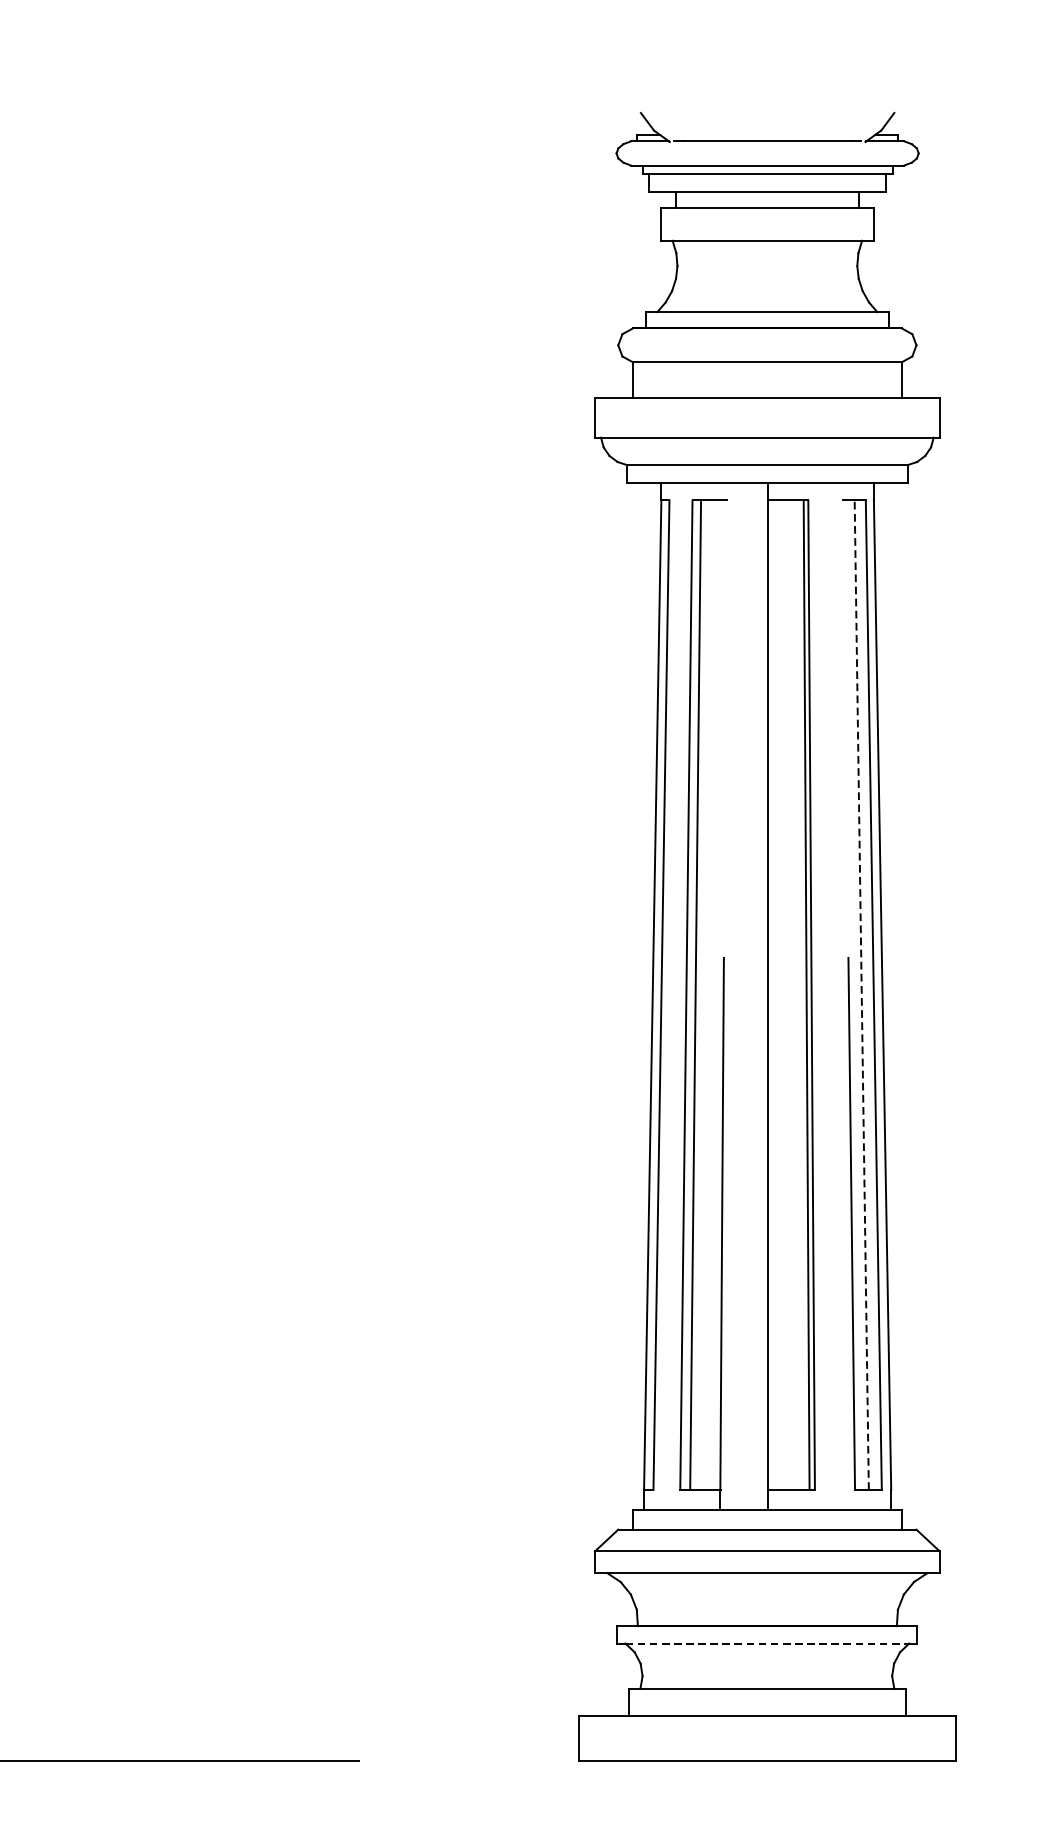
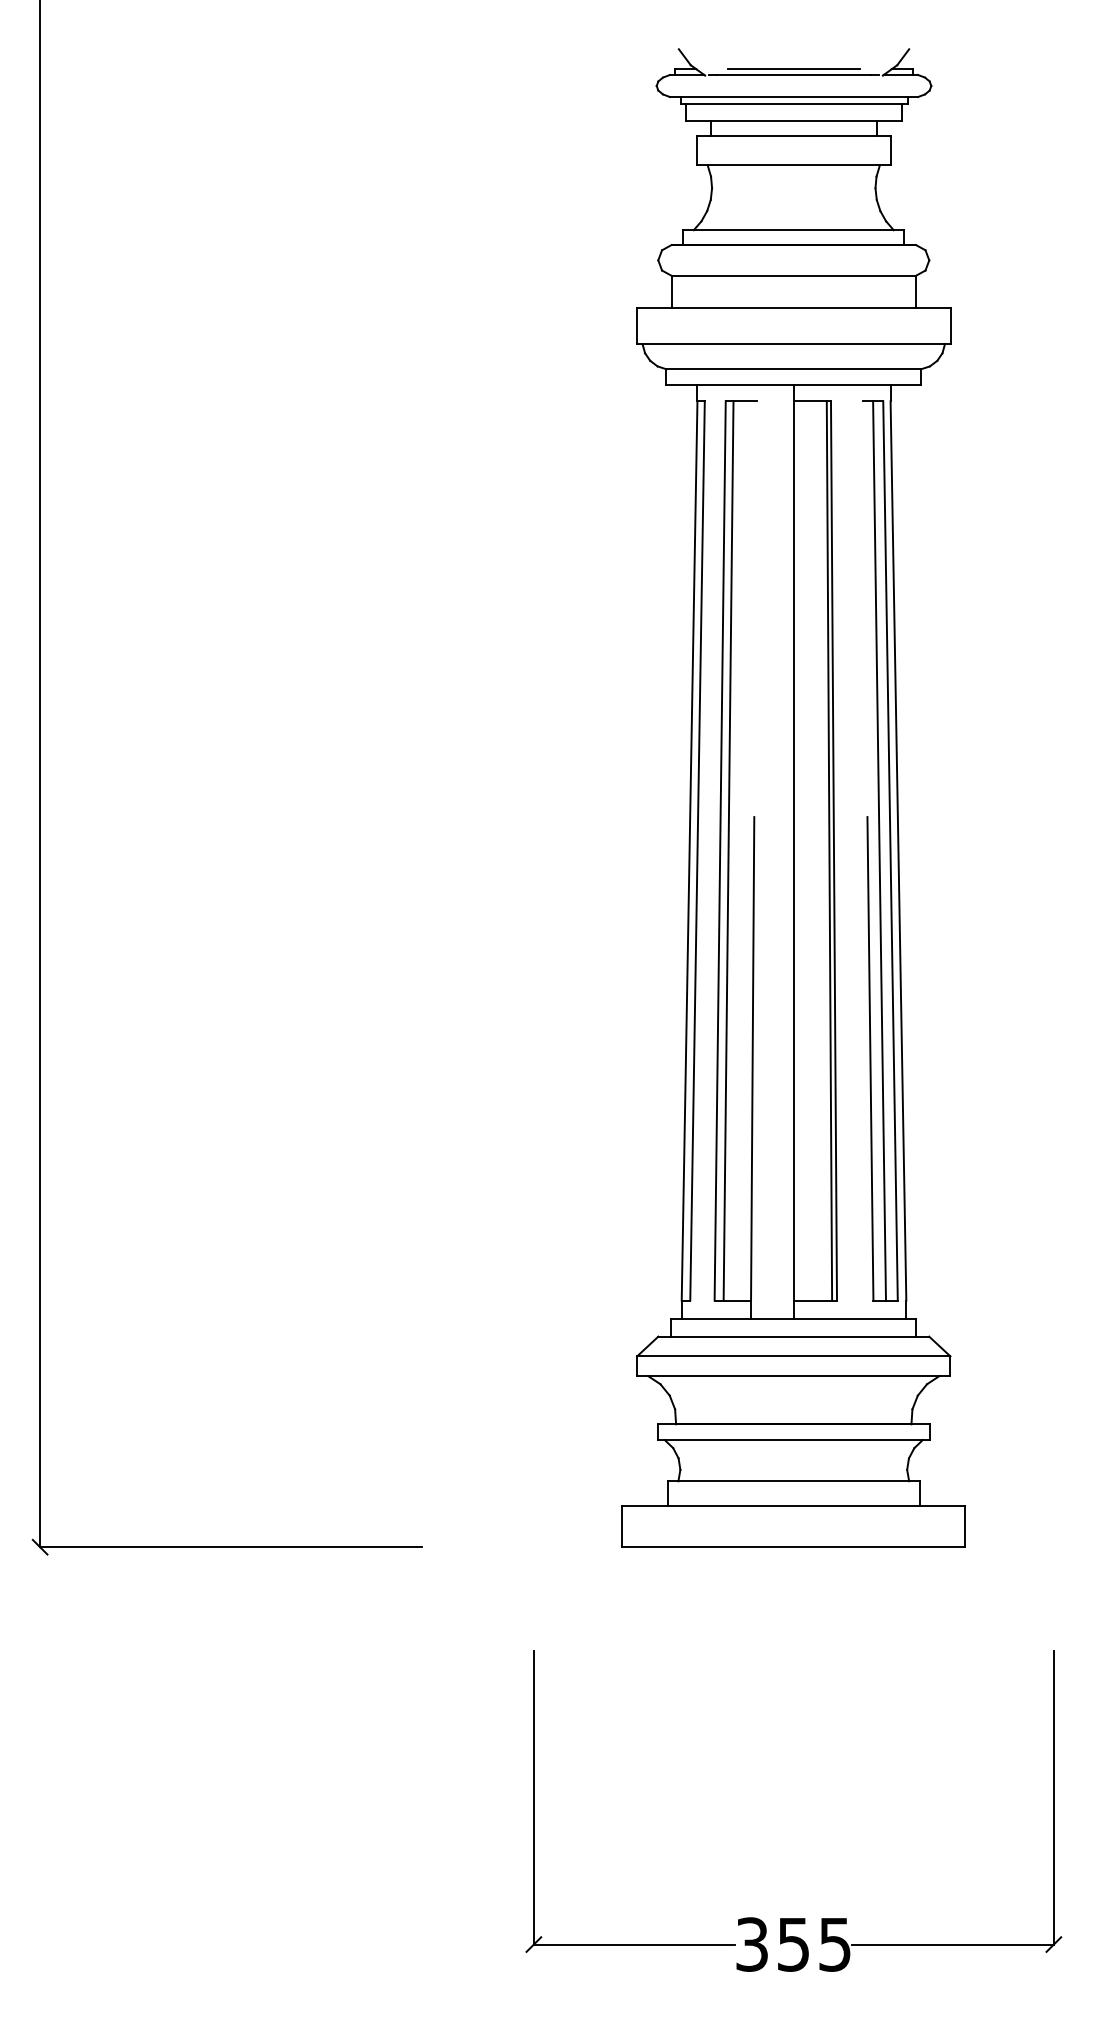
line: (768, 135) -> (794, 69), added
line: (861, 994) -> (879, 850), dashed -> solid
line: (767, 1643) -> (793, 1440), dashed -> solid

